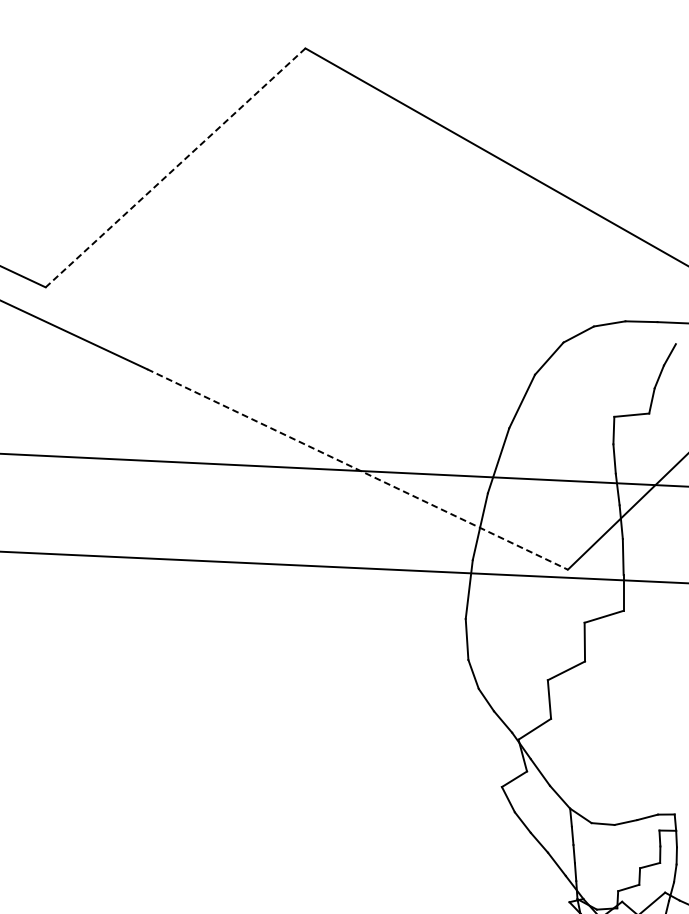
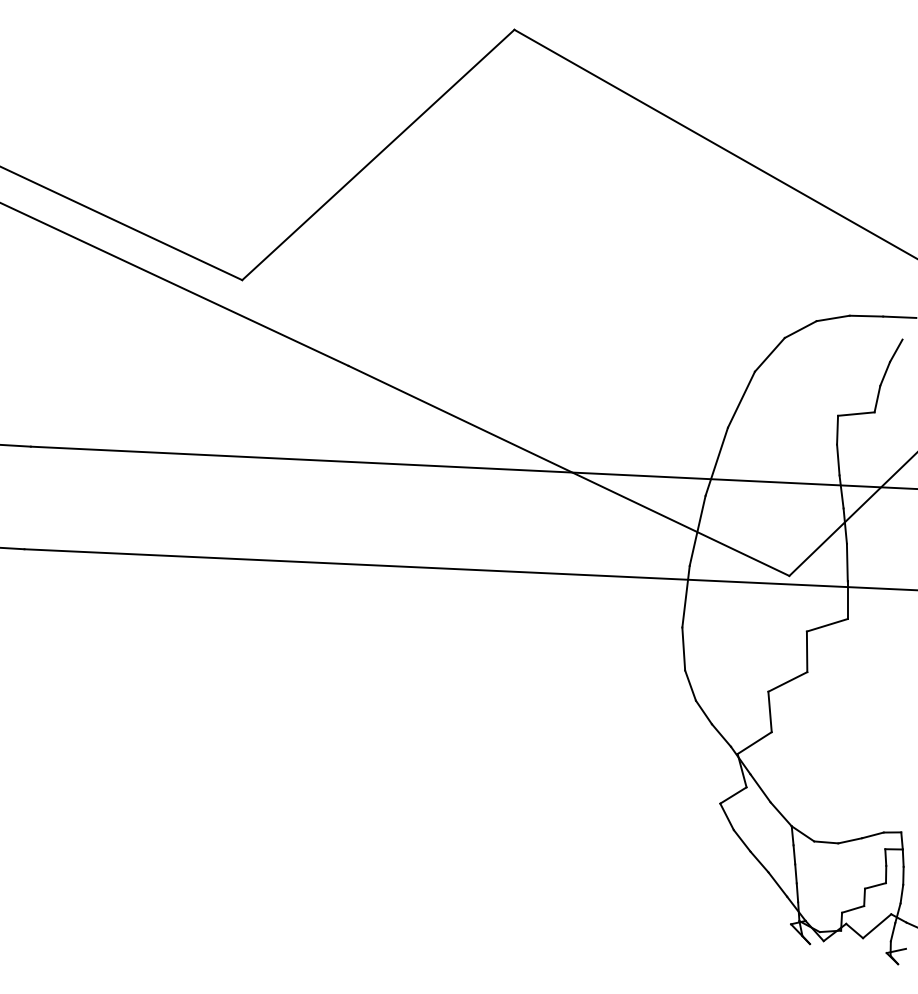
line: (175, 167) -> (378, 154), dashed -> solid
line: (358, 470) -> (569, 471), dashed -> solid

